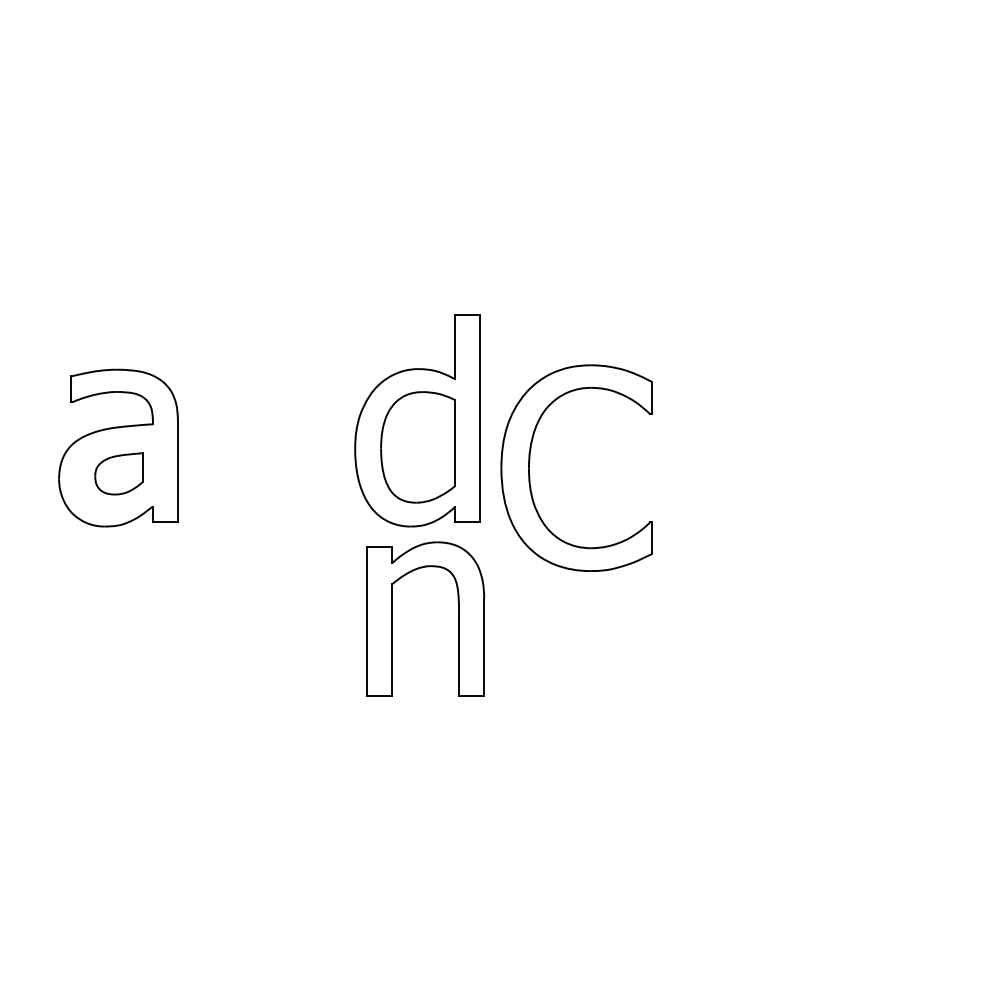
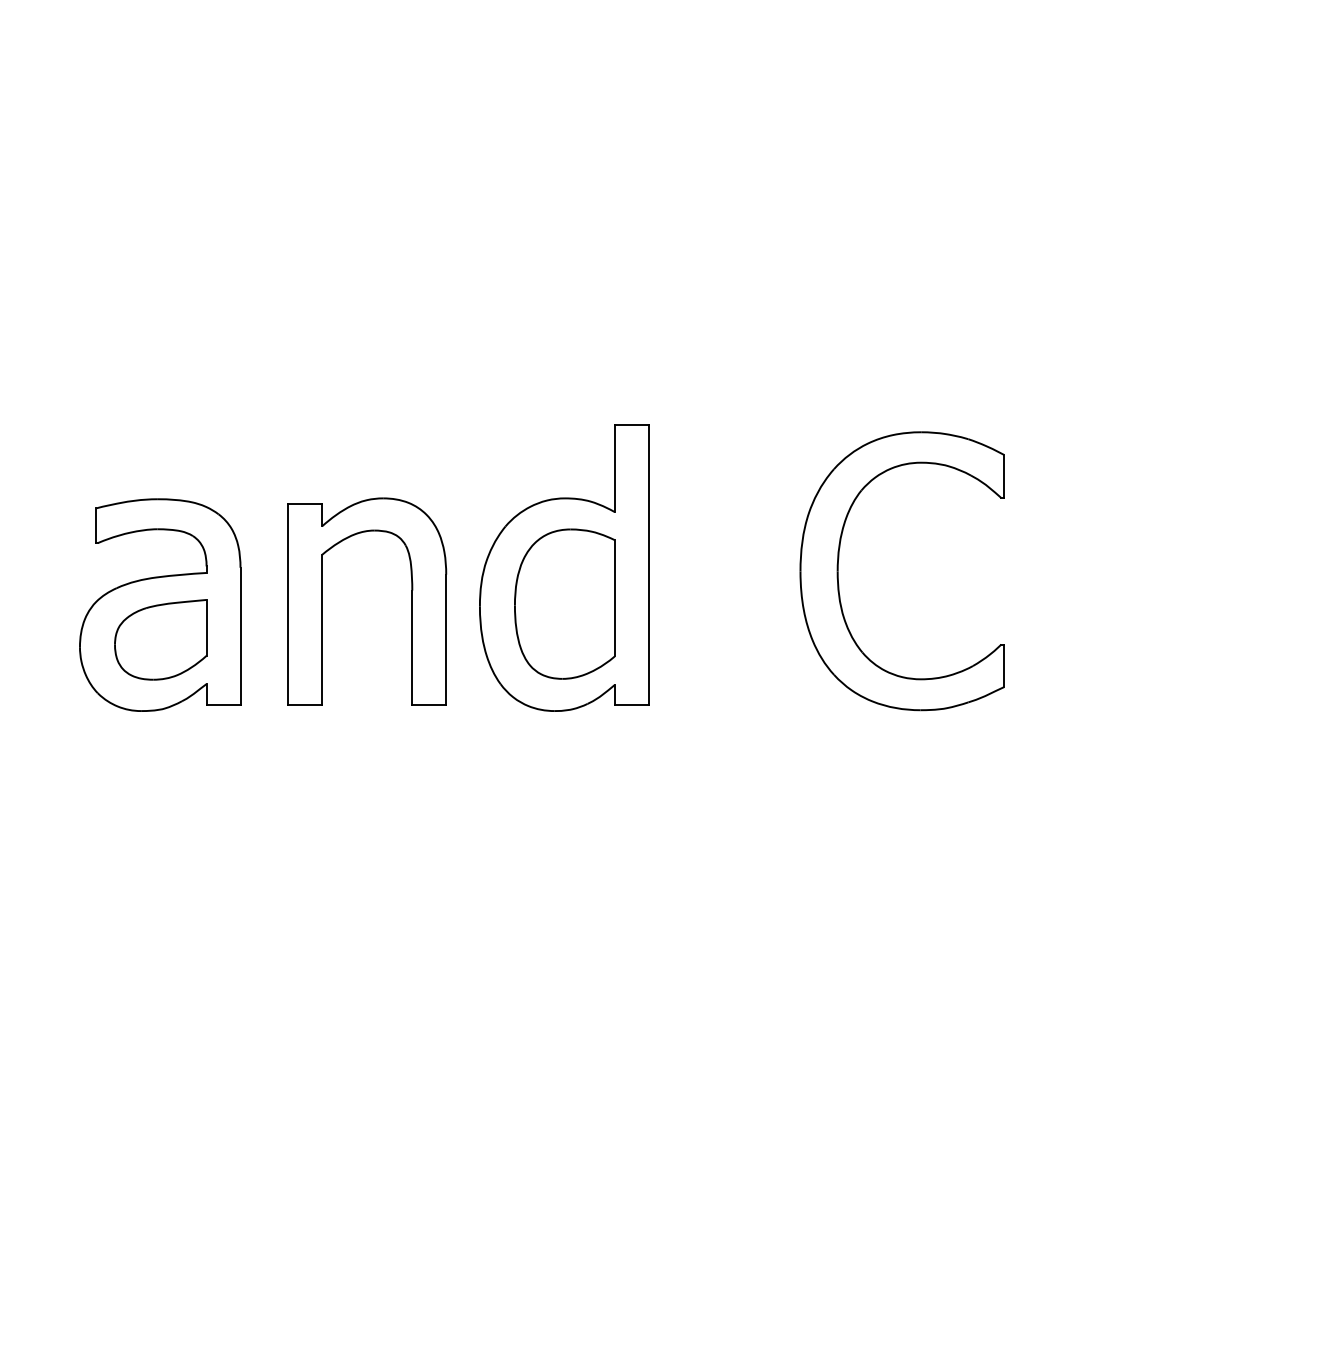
part: (529, 468) -> (838, 571), moved
part: (118, 473) -> (160, 639), size x1.43
part: (458, 618) -> (411, 601), moved

